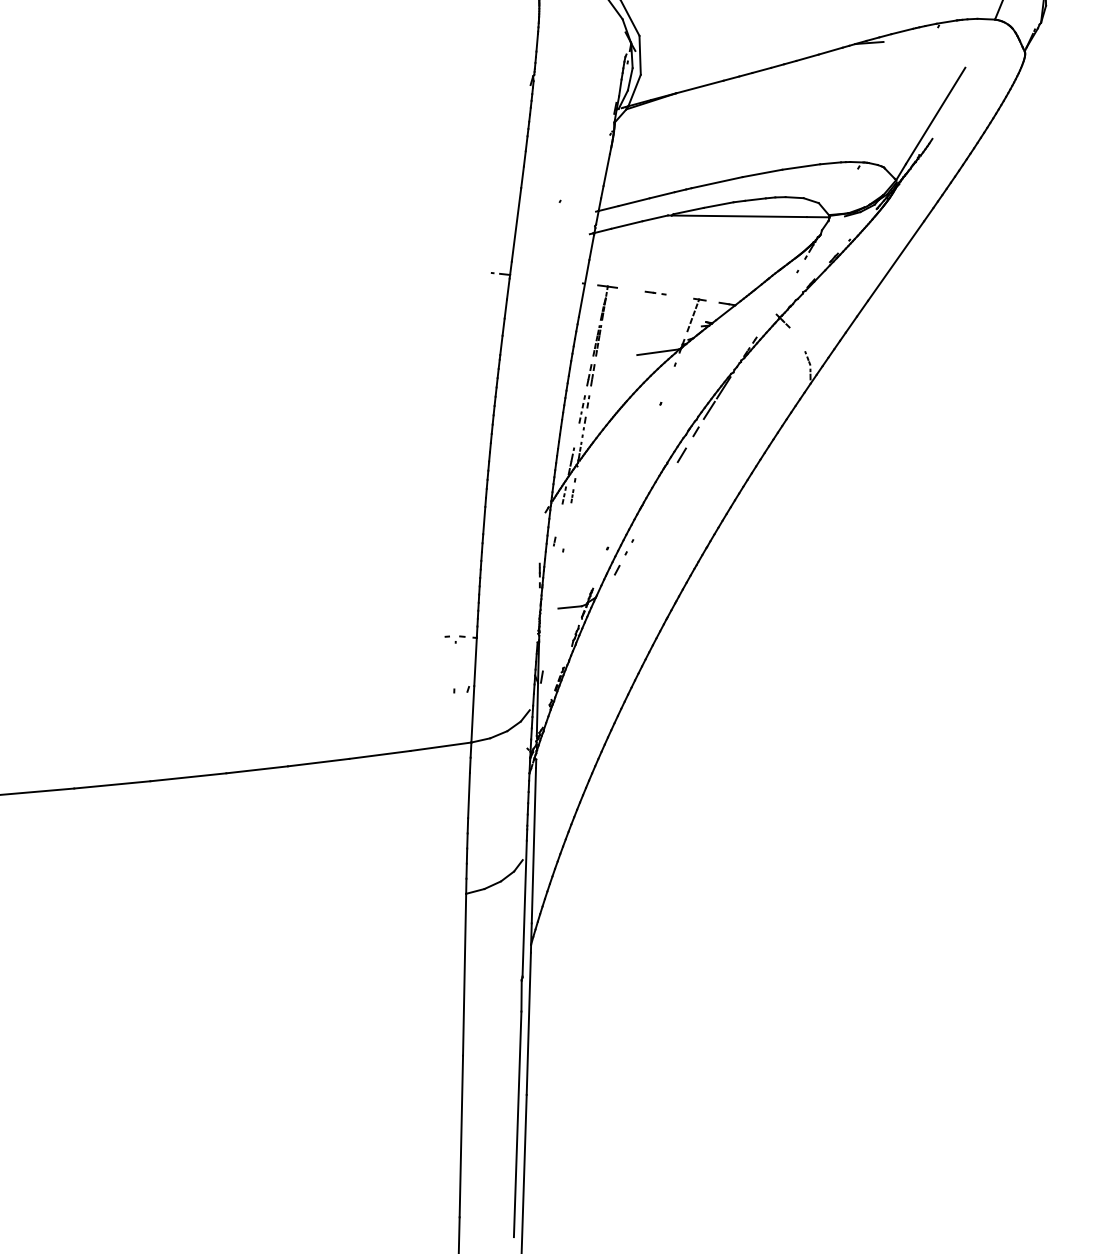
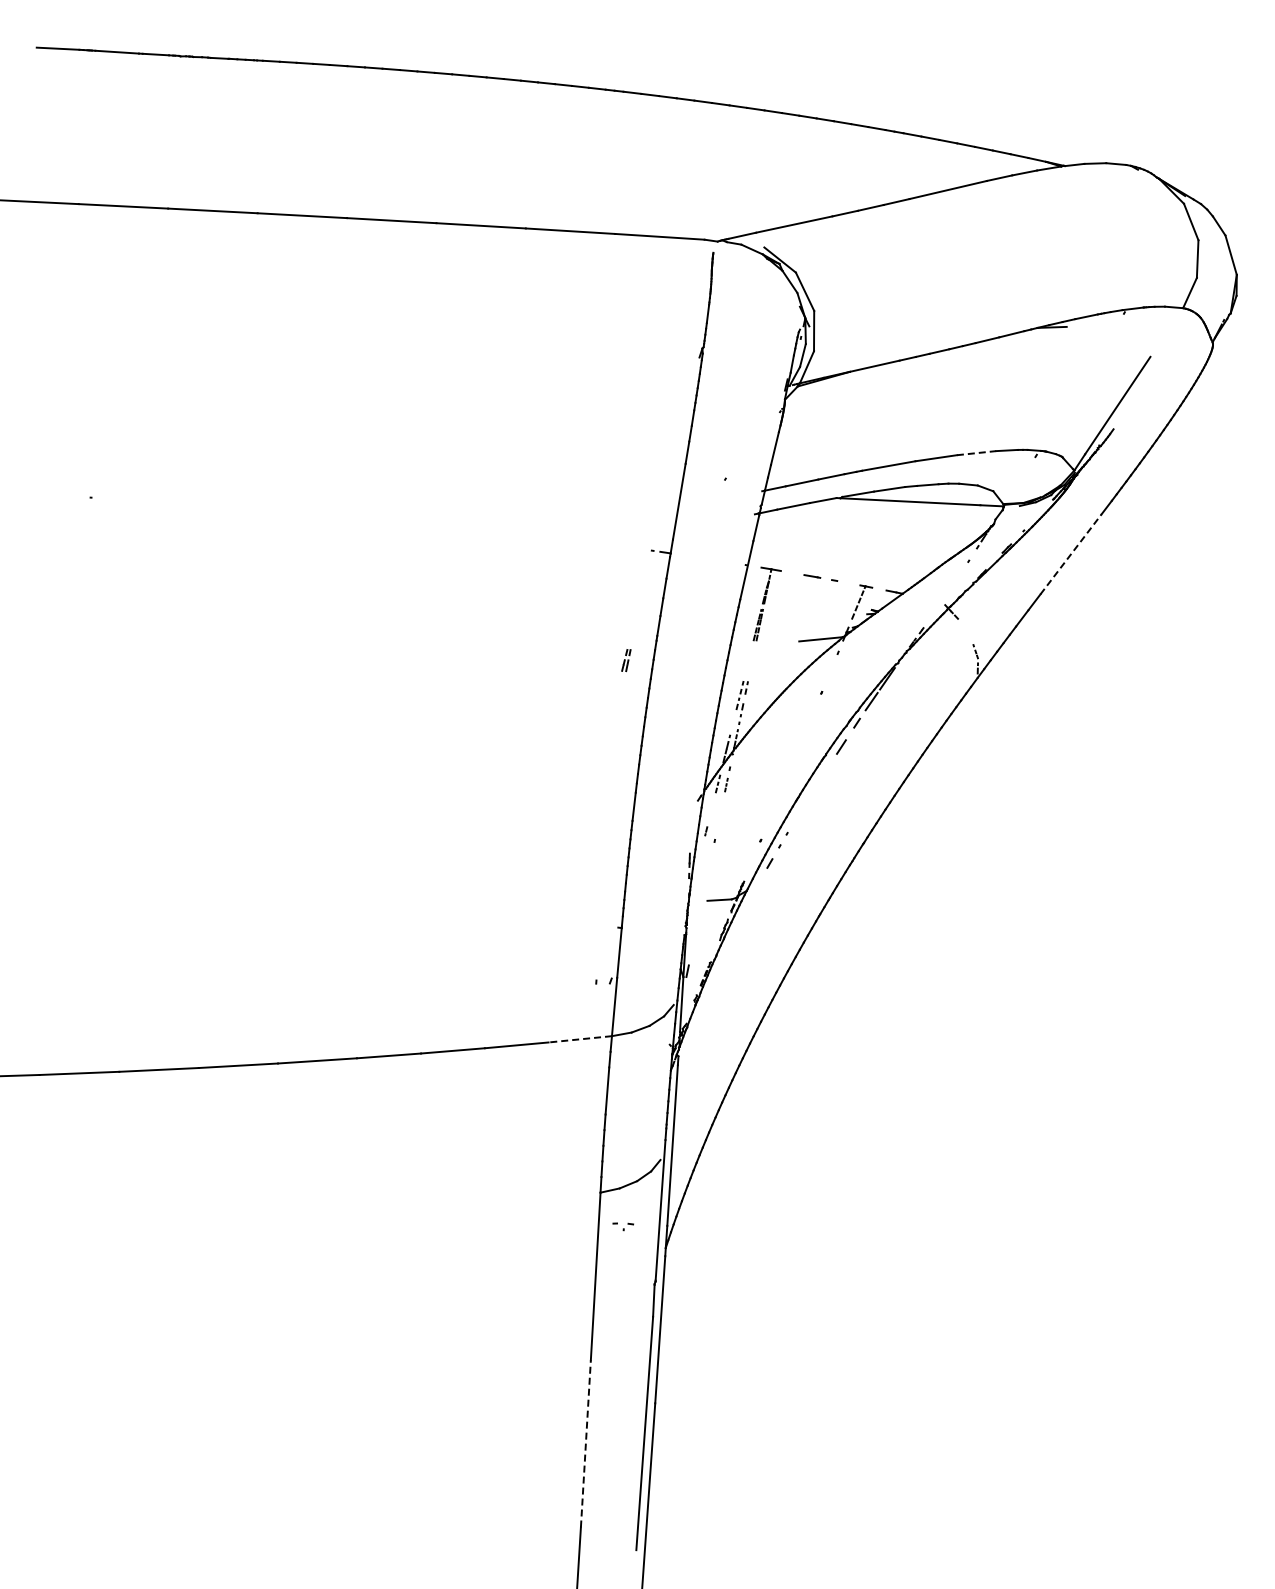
line: (801, 167) -> (976, 453), solid -> dashed
line: (896, 260) -> (1071, 553), solid -> dashed
part: (655, 292) -> (820, 577), size x1.6
part: (591, 375) -> (626, 660), moved
part: (454, 639) -> (622, 1226), moved
line: (441, 746) -> (580, 1039), solid -> dashed
line: (460, 1136) -> (585, 1443), solid -> dashed

